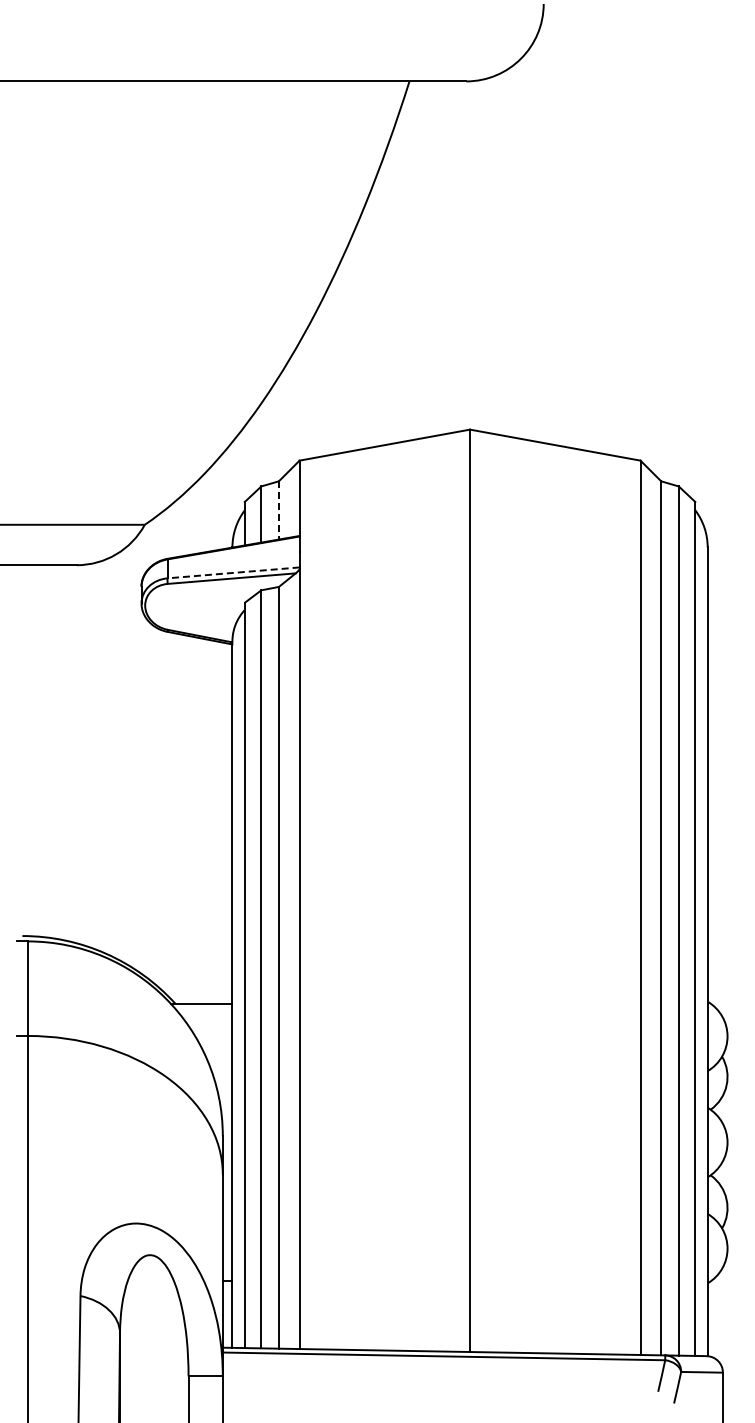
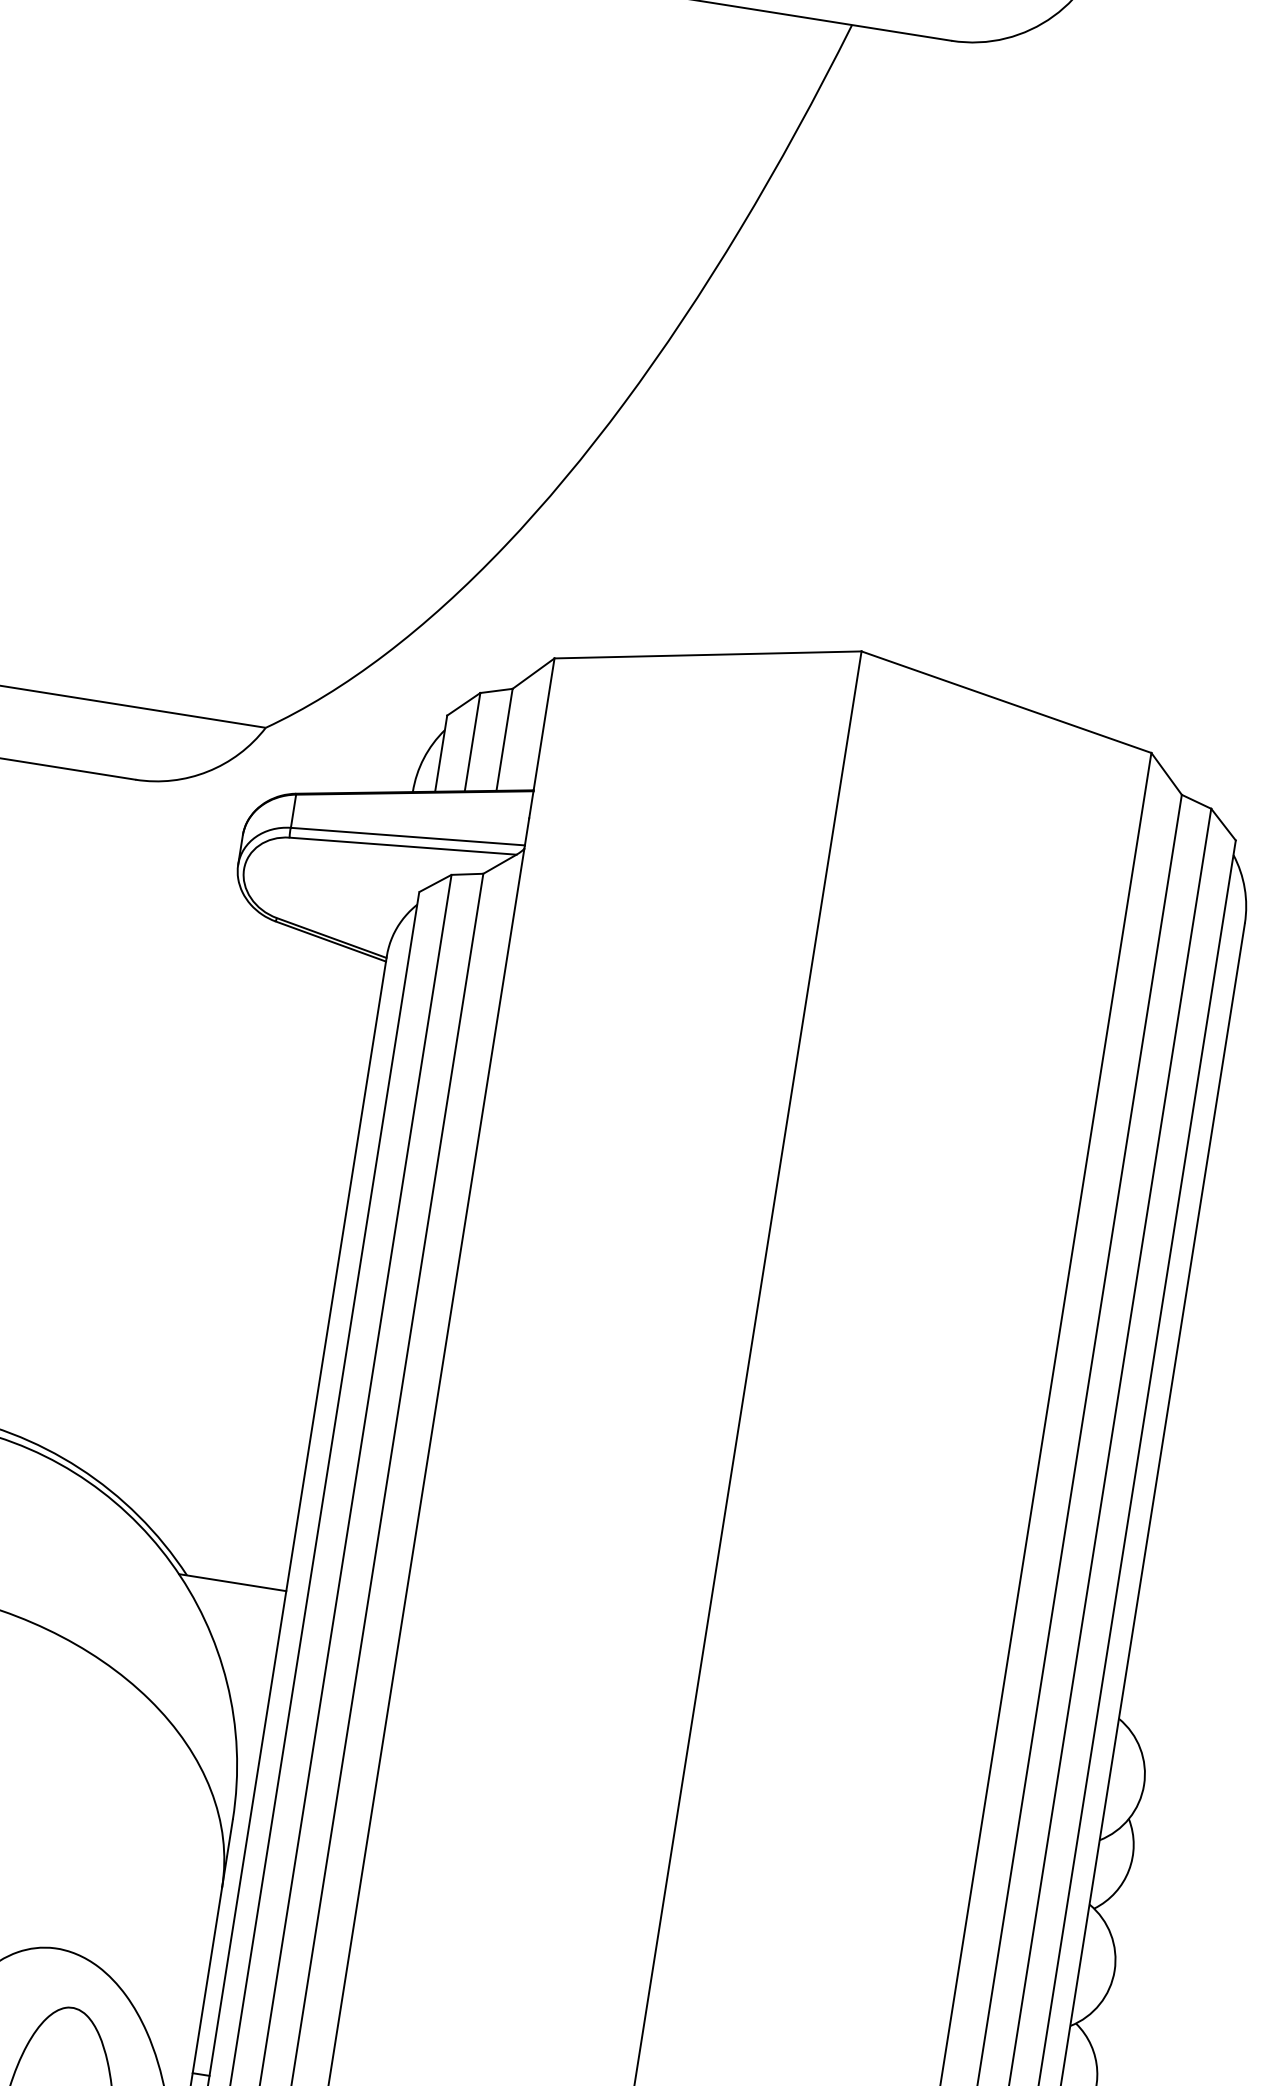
line: (278, 510) -> (503, 739), dashed -> solid
line: (233, 572) -> (407, 835), dashed -> solid

